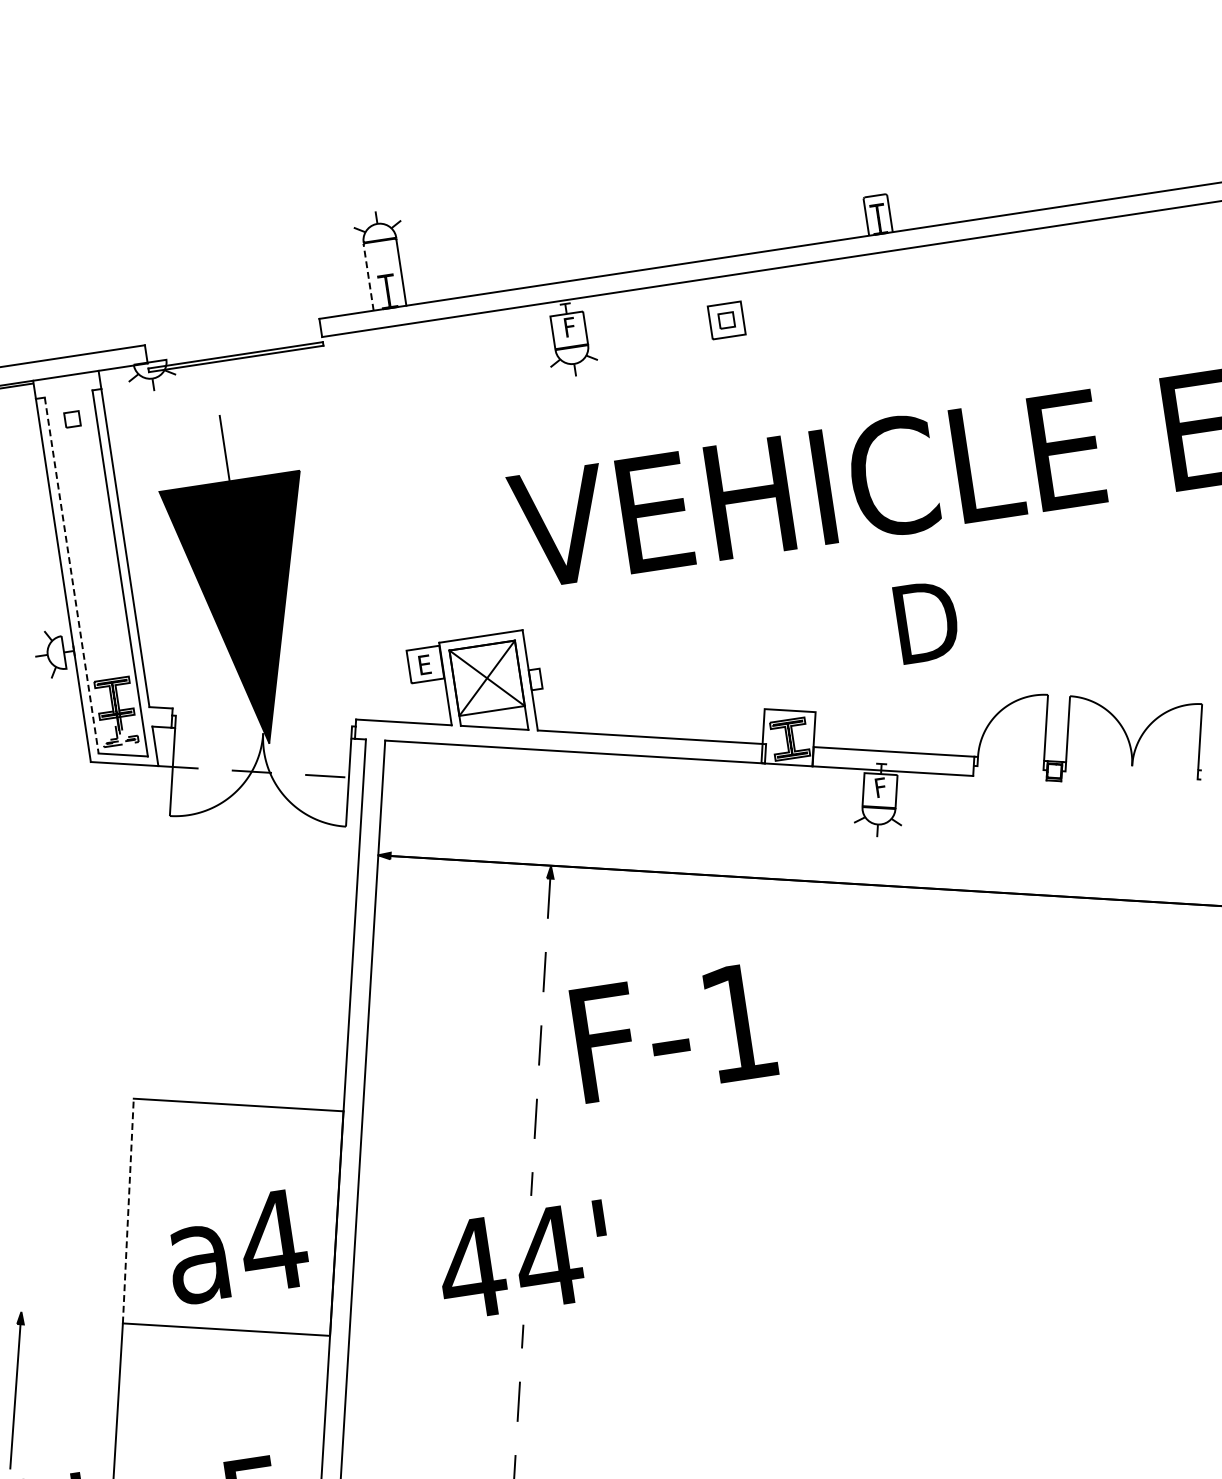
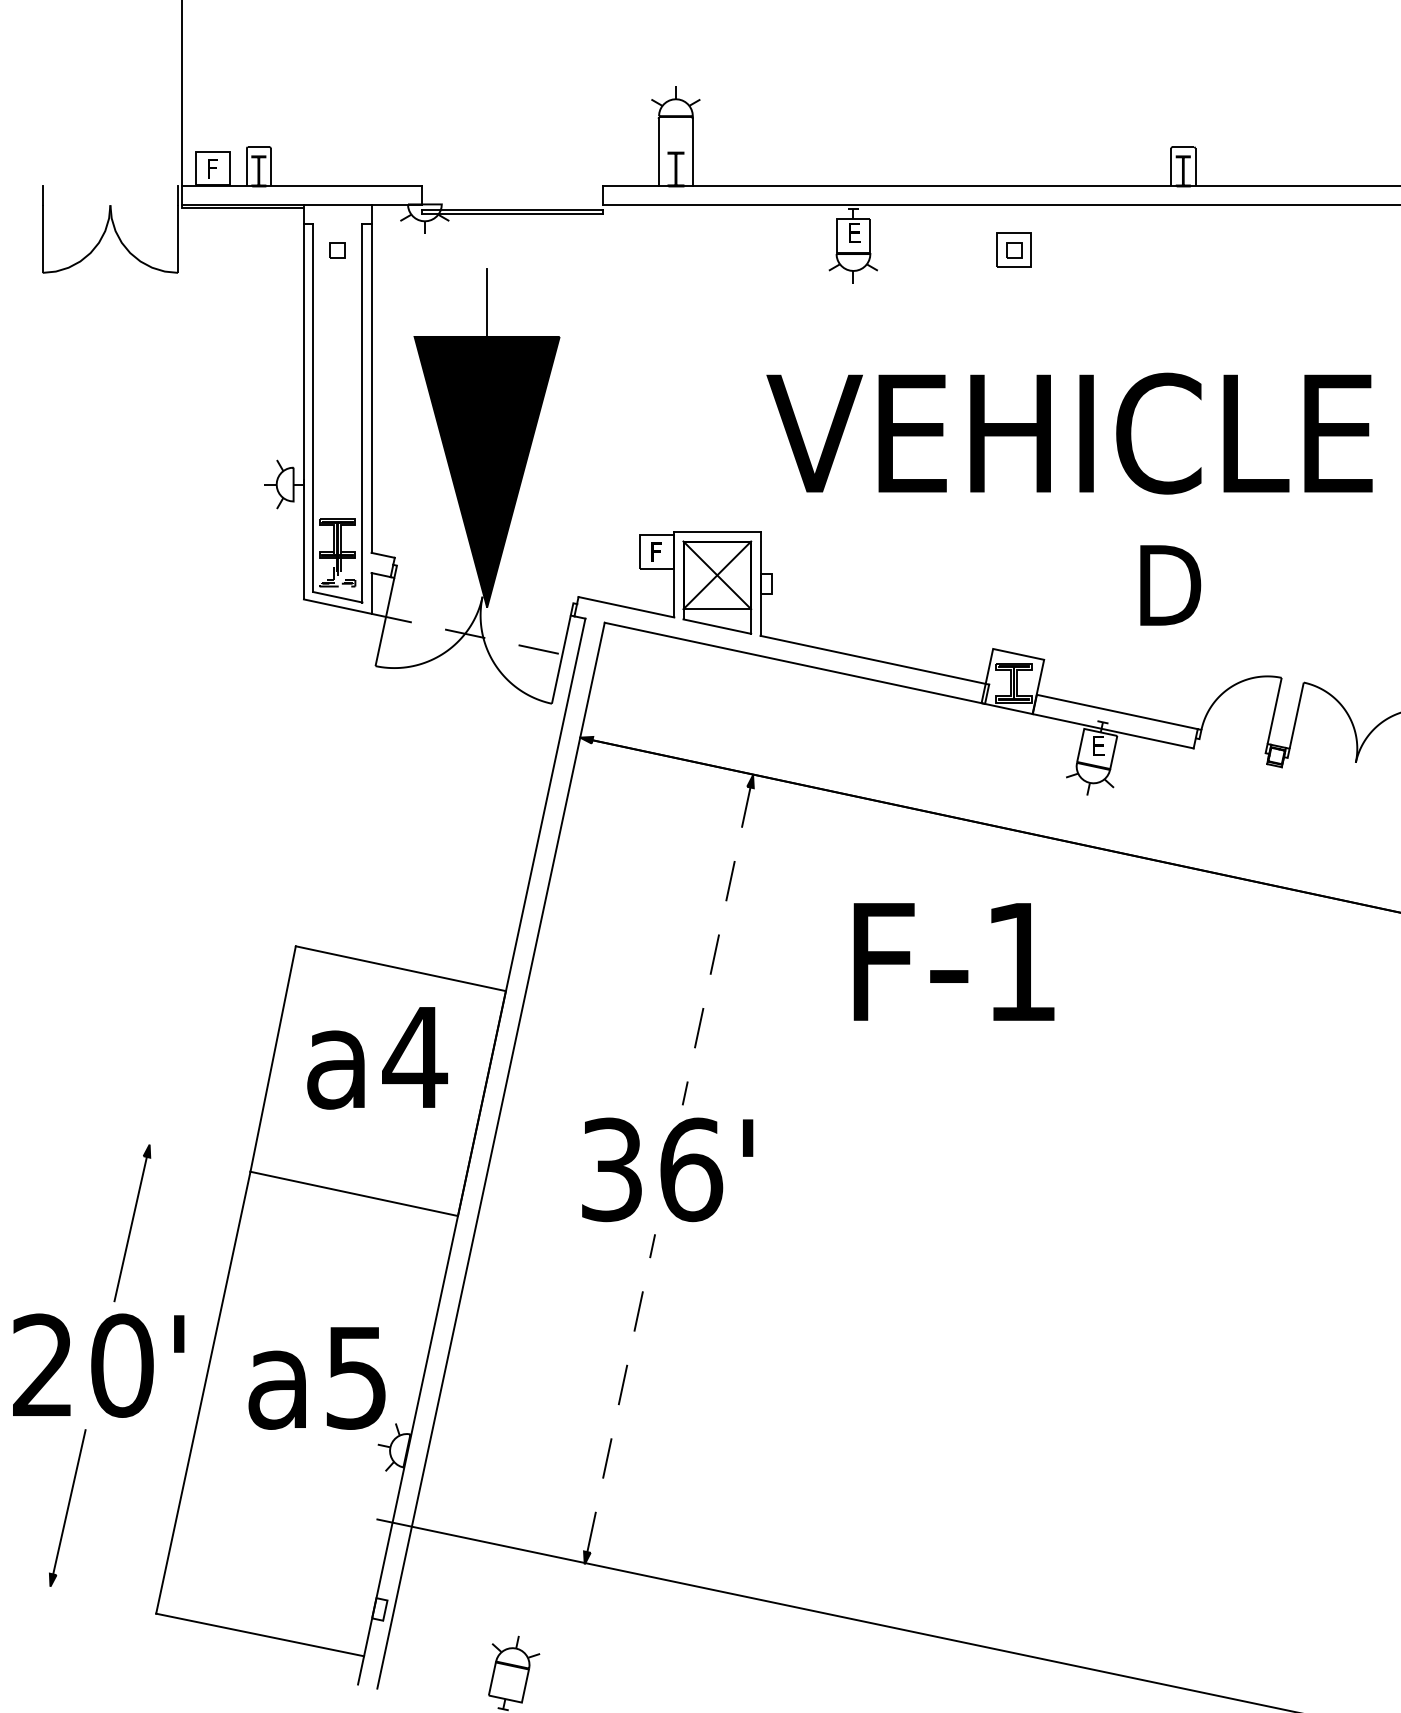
line: (368, 276) -> (658, 151), dashed -> solid
text: (569, 326) -> (854, 232), F -> E
line: (72, 575) -> (313, 408), dashed -> solid
text: (426, 665) -> (657, 553), E -> F
text: (880, 787) -> (1098, 745), F -> E
text: (673, 1032) -> (953, 961), moved
line: (128, 1211) -> (273, 1059), dashed -> solid
text: (237, 1247) -> (377, 1058), moved
text: (509, 1262) -> (650, 1169), 44' -> 36'

